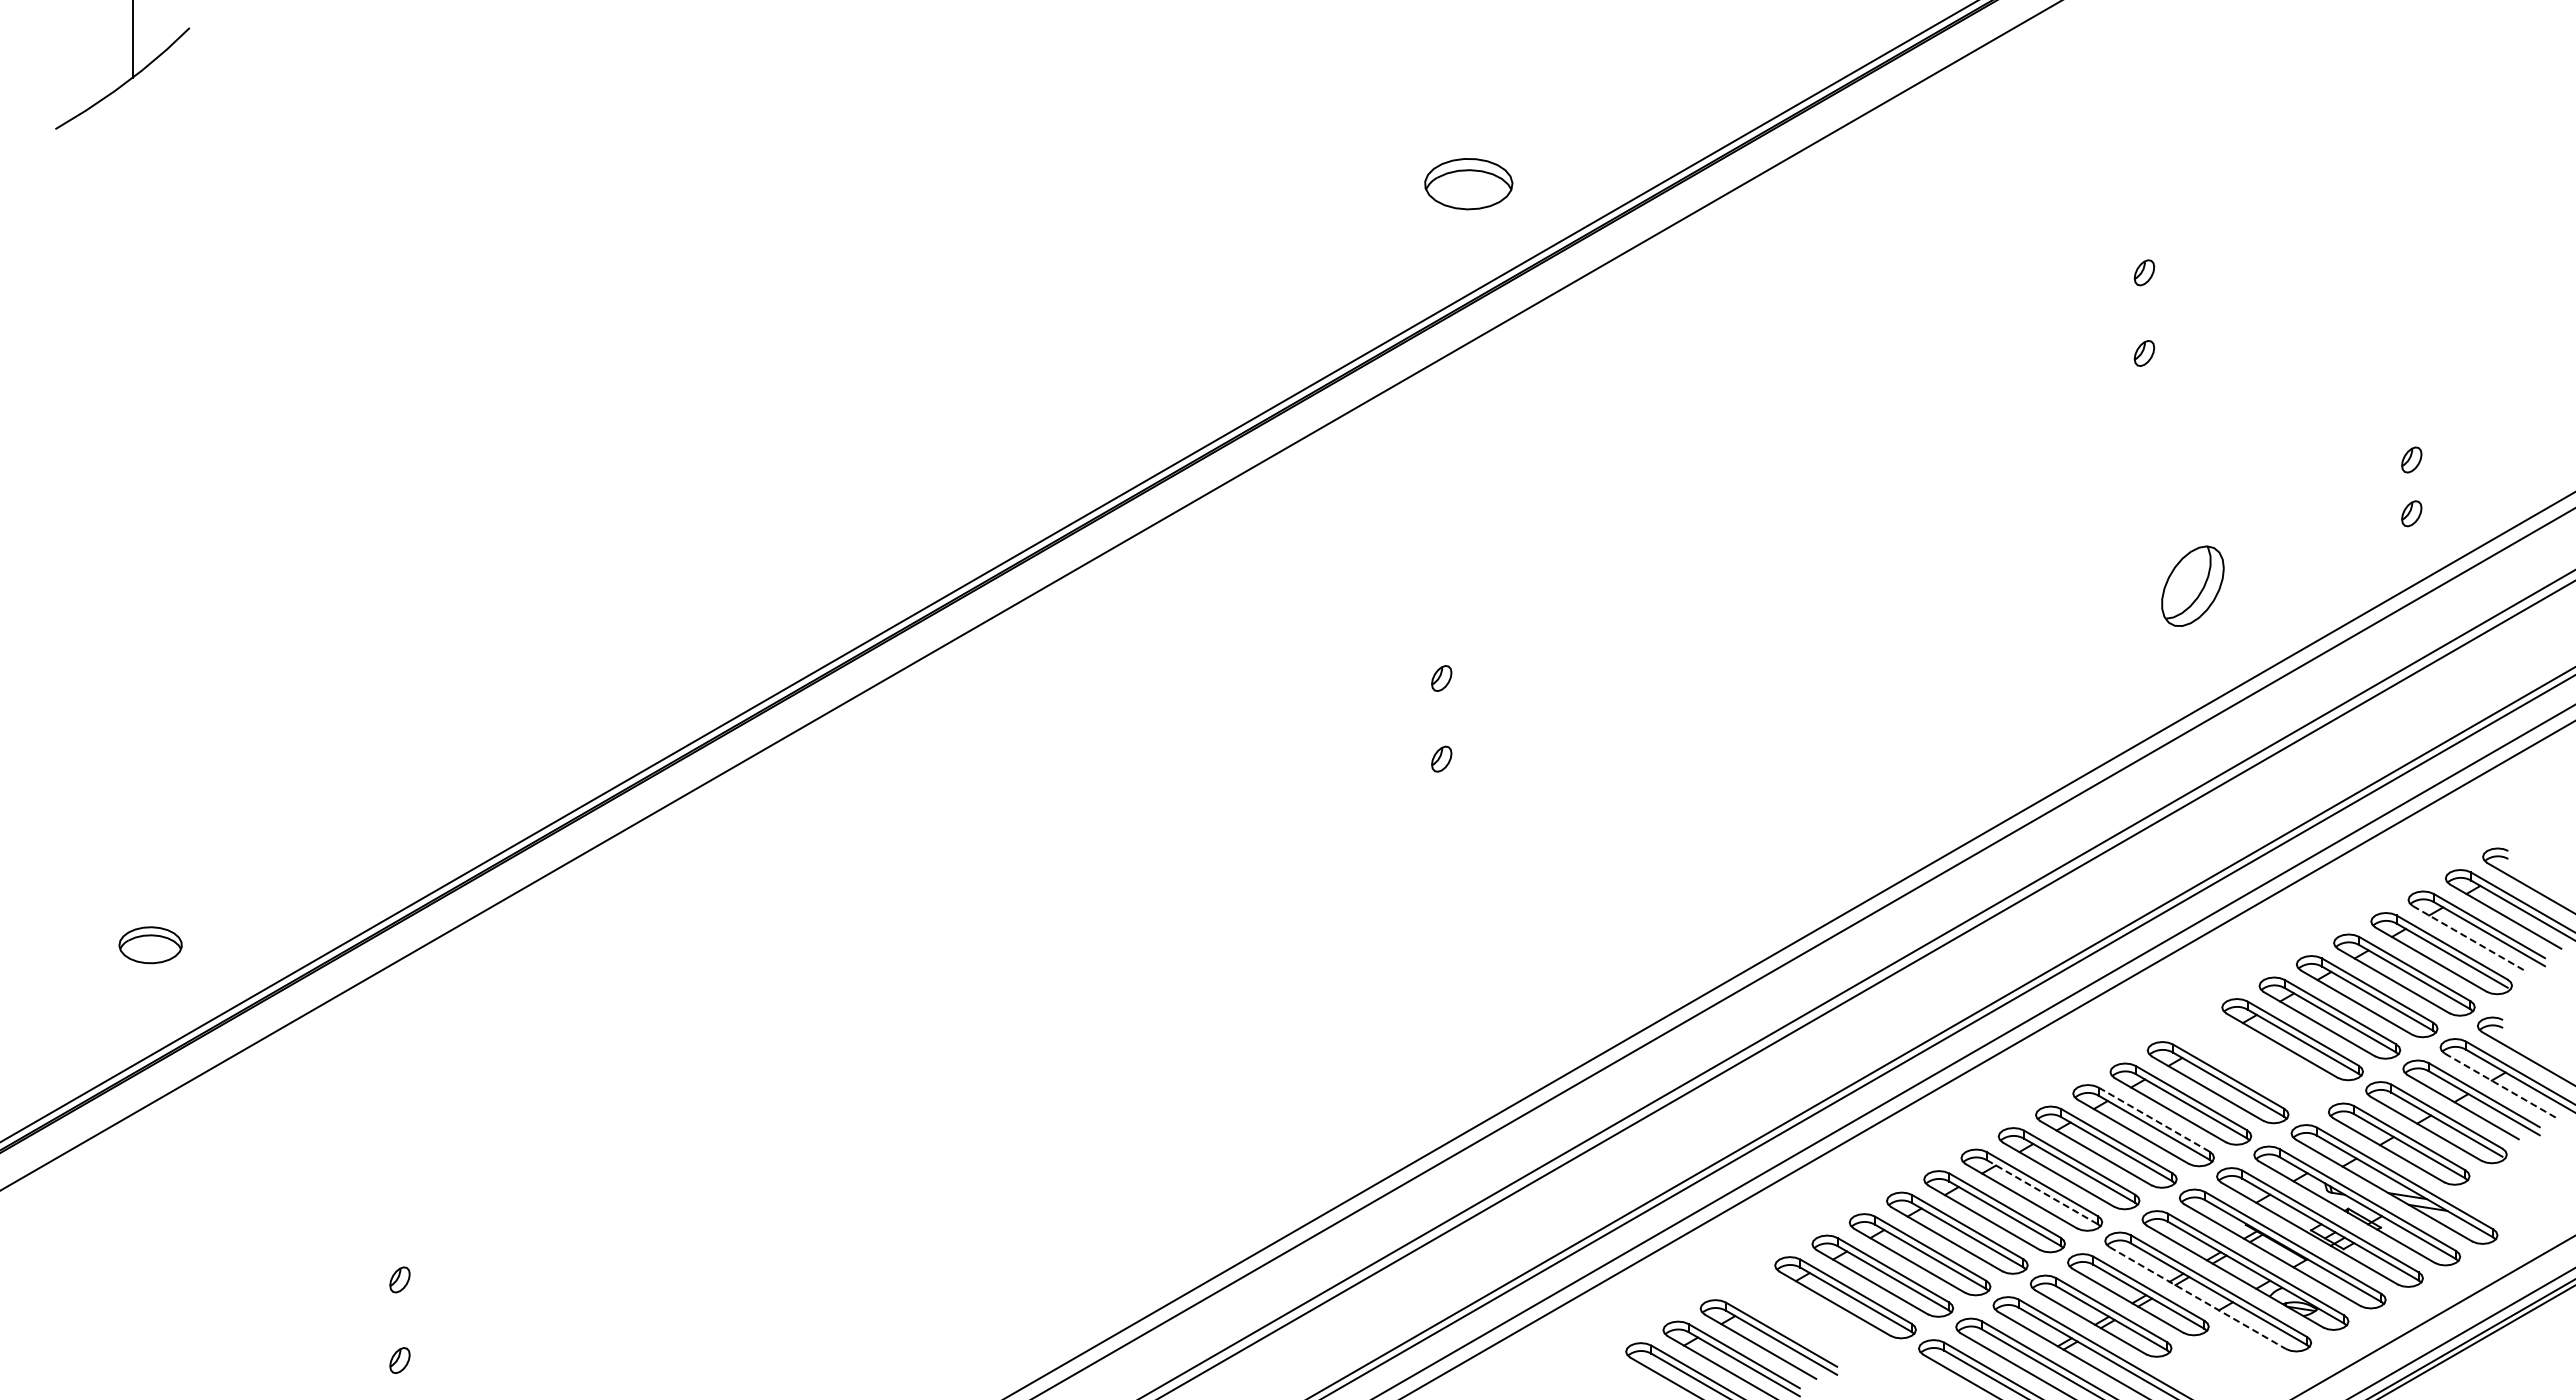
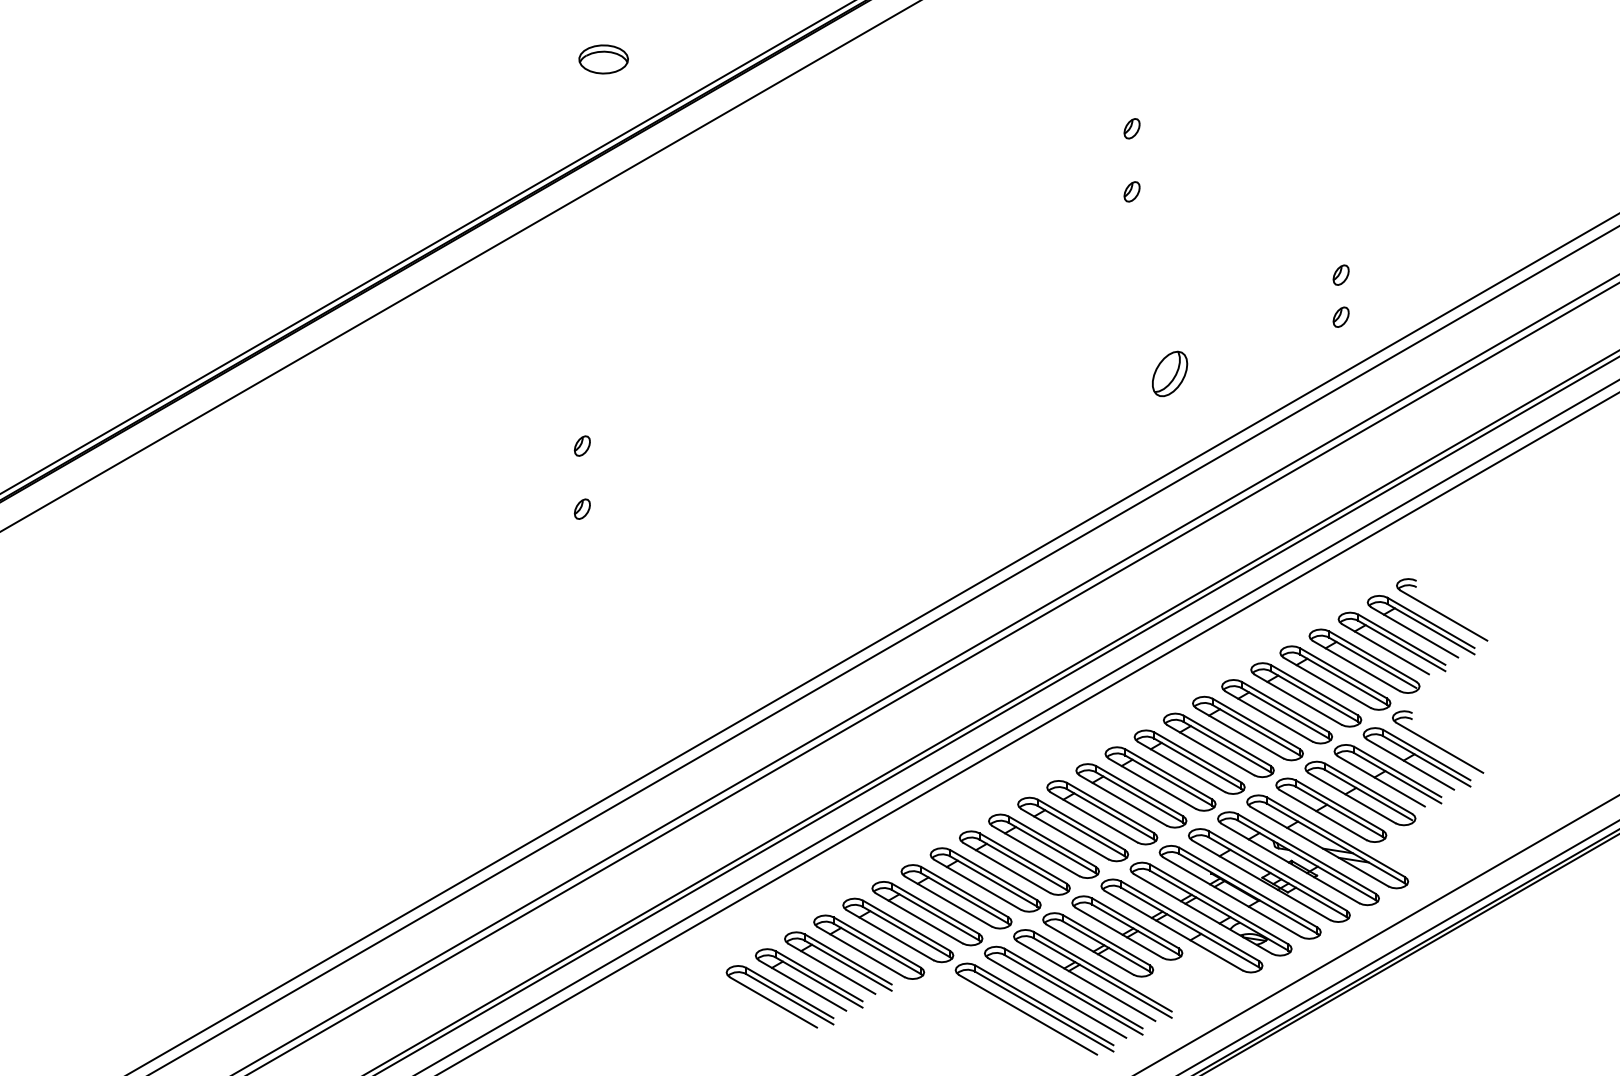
part: (1469, 184) -> (604, 59), size x0.71
part: (2192, 586) -> (1169, 374), size x0.71
line: (2468, 938) -> (1385, 649), dashed -> solid
part: (2255, 1060) -> (1218, 744), added
line: (2500, 1085) -> (1410, 764), dashed -> solid
line: (2153, 1119) -> (1139, 791), dashed -> solid
line: (2042, 1192) -> (1052, 848), dashed -> solid
line: (2197, 1298) -> (1173, 931), dashed -> solid
part: (1808, 1318) -> (869, 946), added

